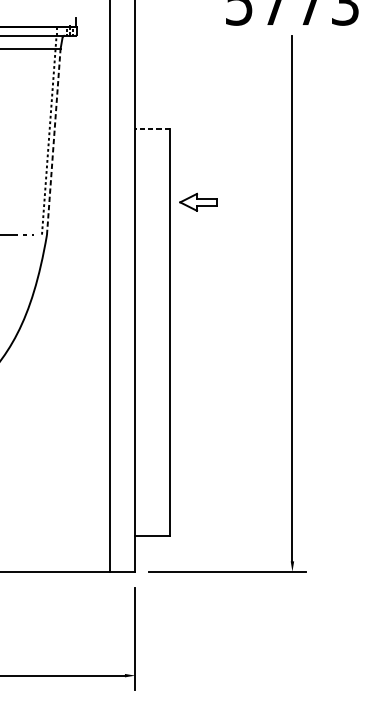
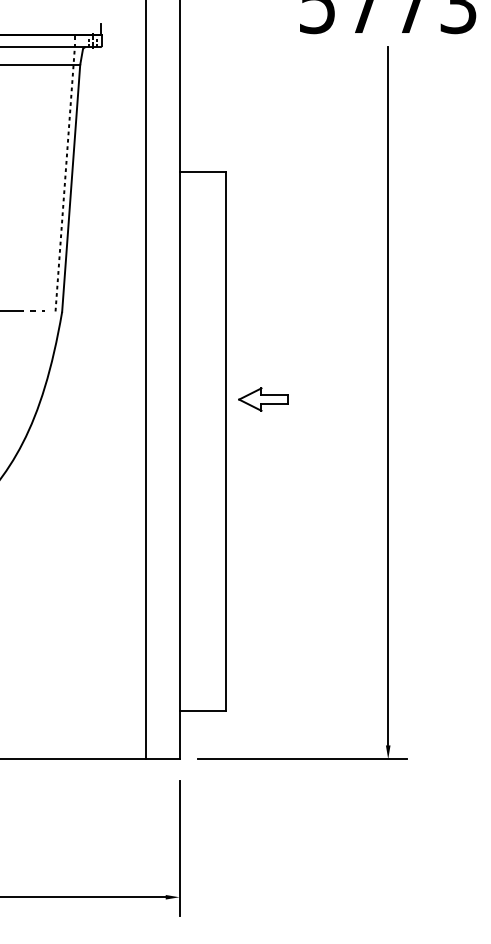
line: (152, 129) -> (202, 171), dashed -> solid
line: (54, 142) -> (71, 188), dashed -> solid
part: (198, 202) -> (263, 399), moved

